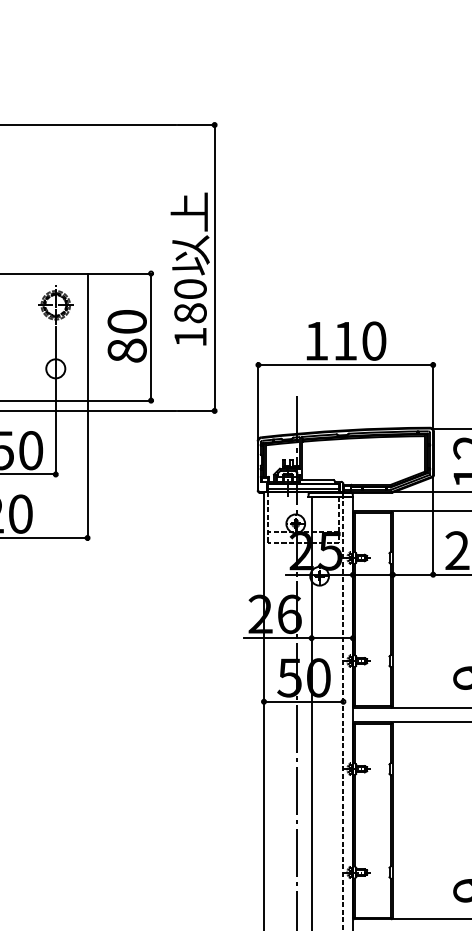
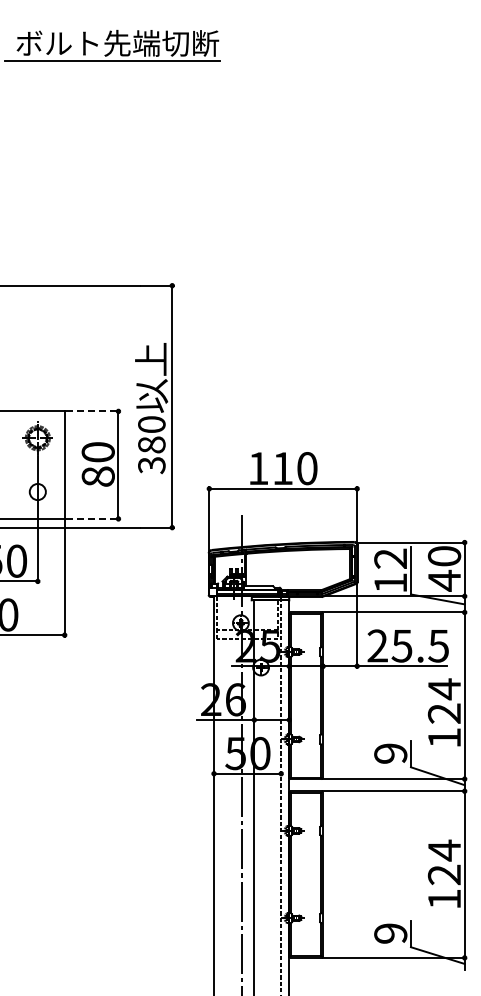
line: (120, 273) -> (92, 411), solid -> dashed
text: (190, 337) -> (151, 465), 180 -> 380
line: (120, 400) -> (92, 518), solid -> dashed

